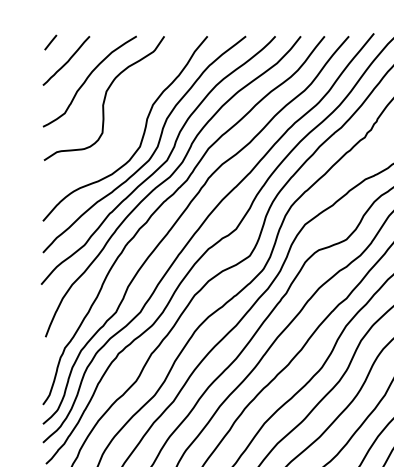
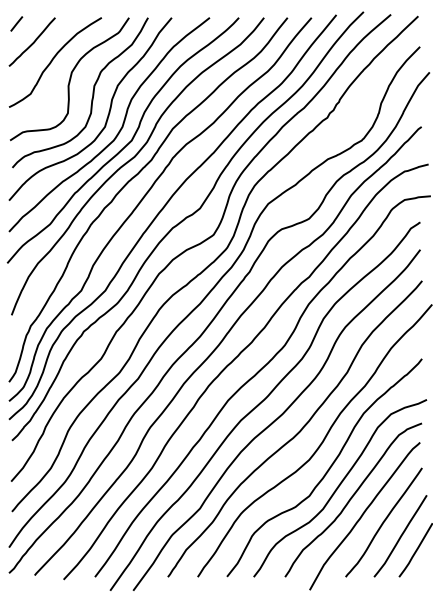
curve: (127, 111) -> (92, 92), added

